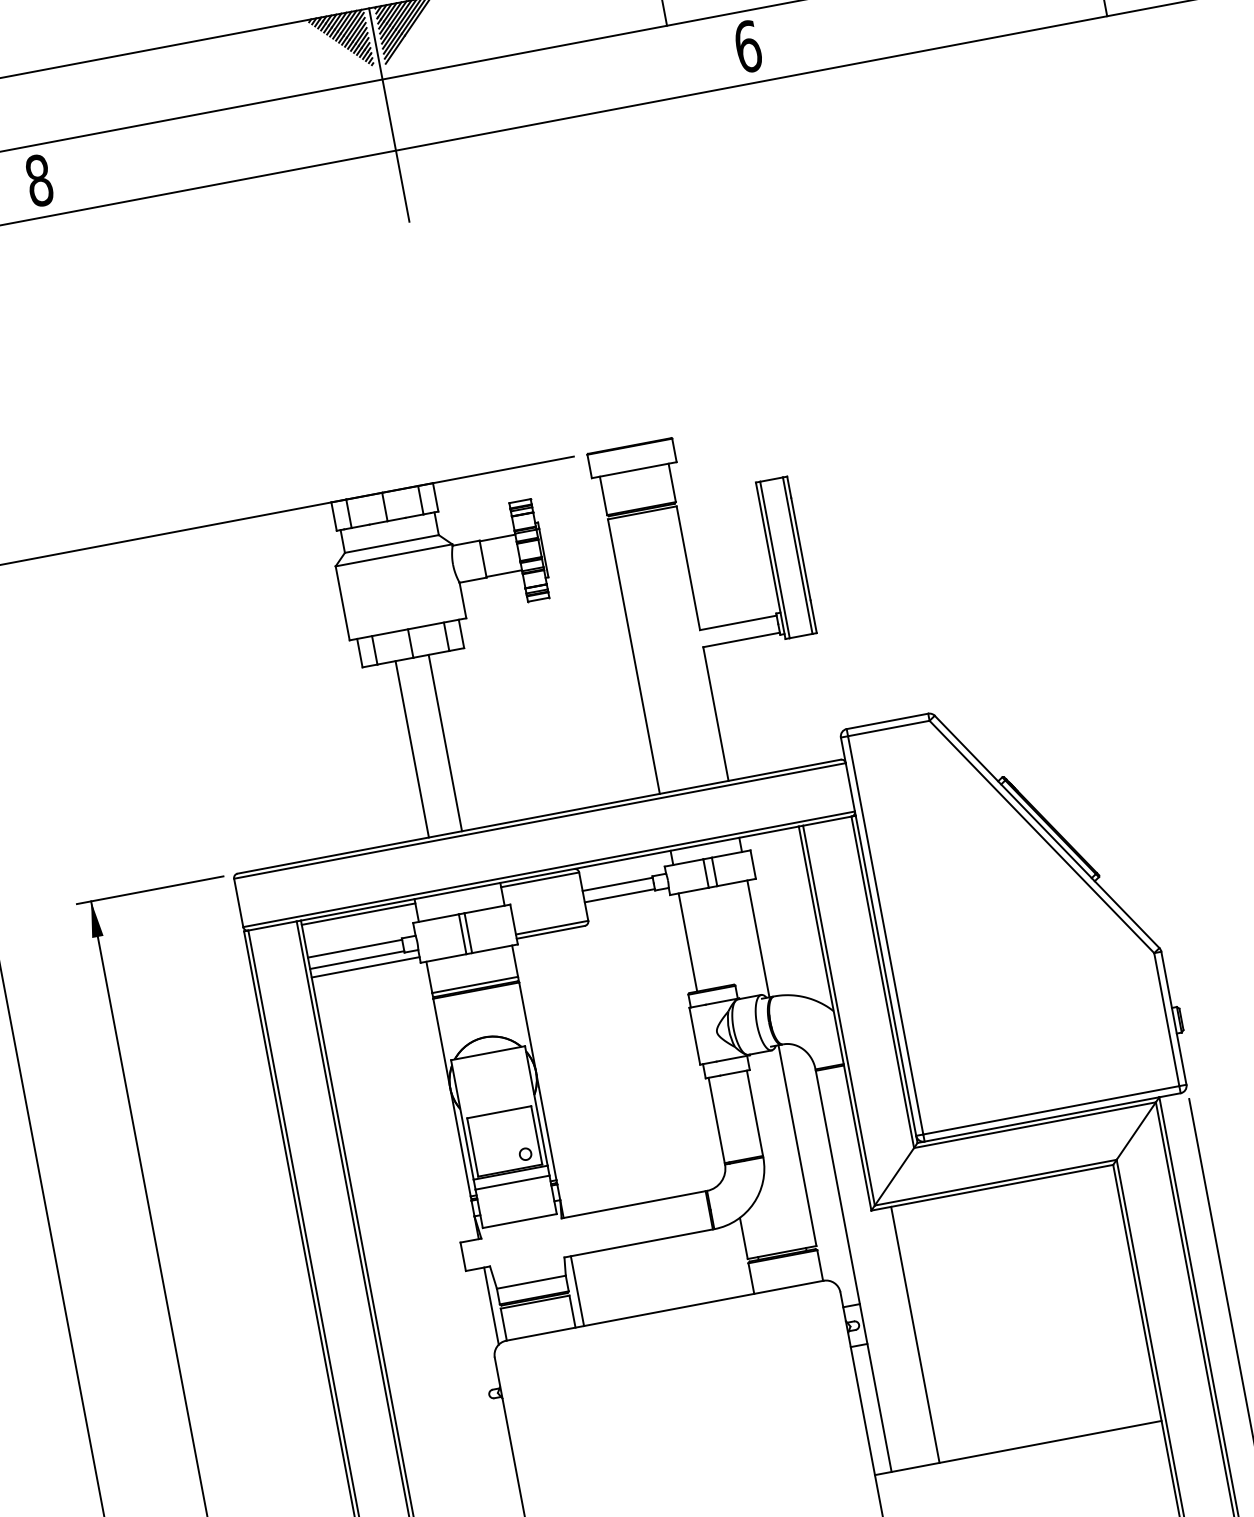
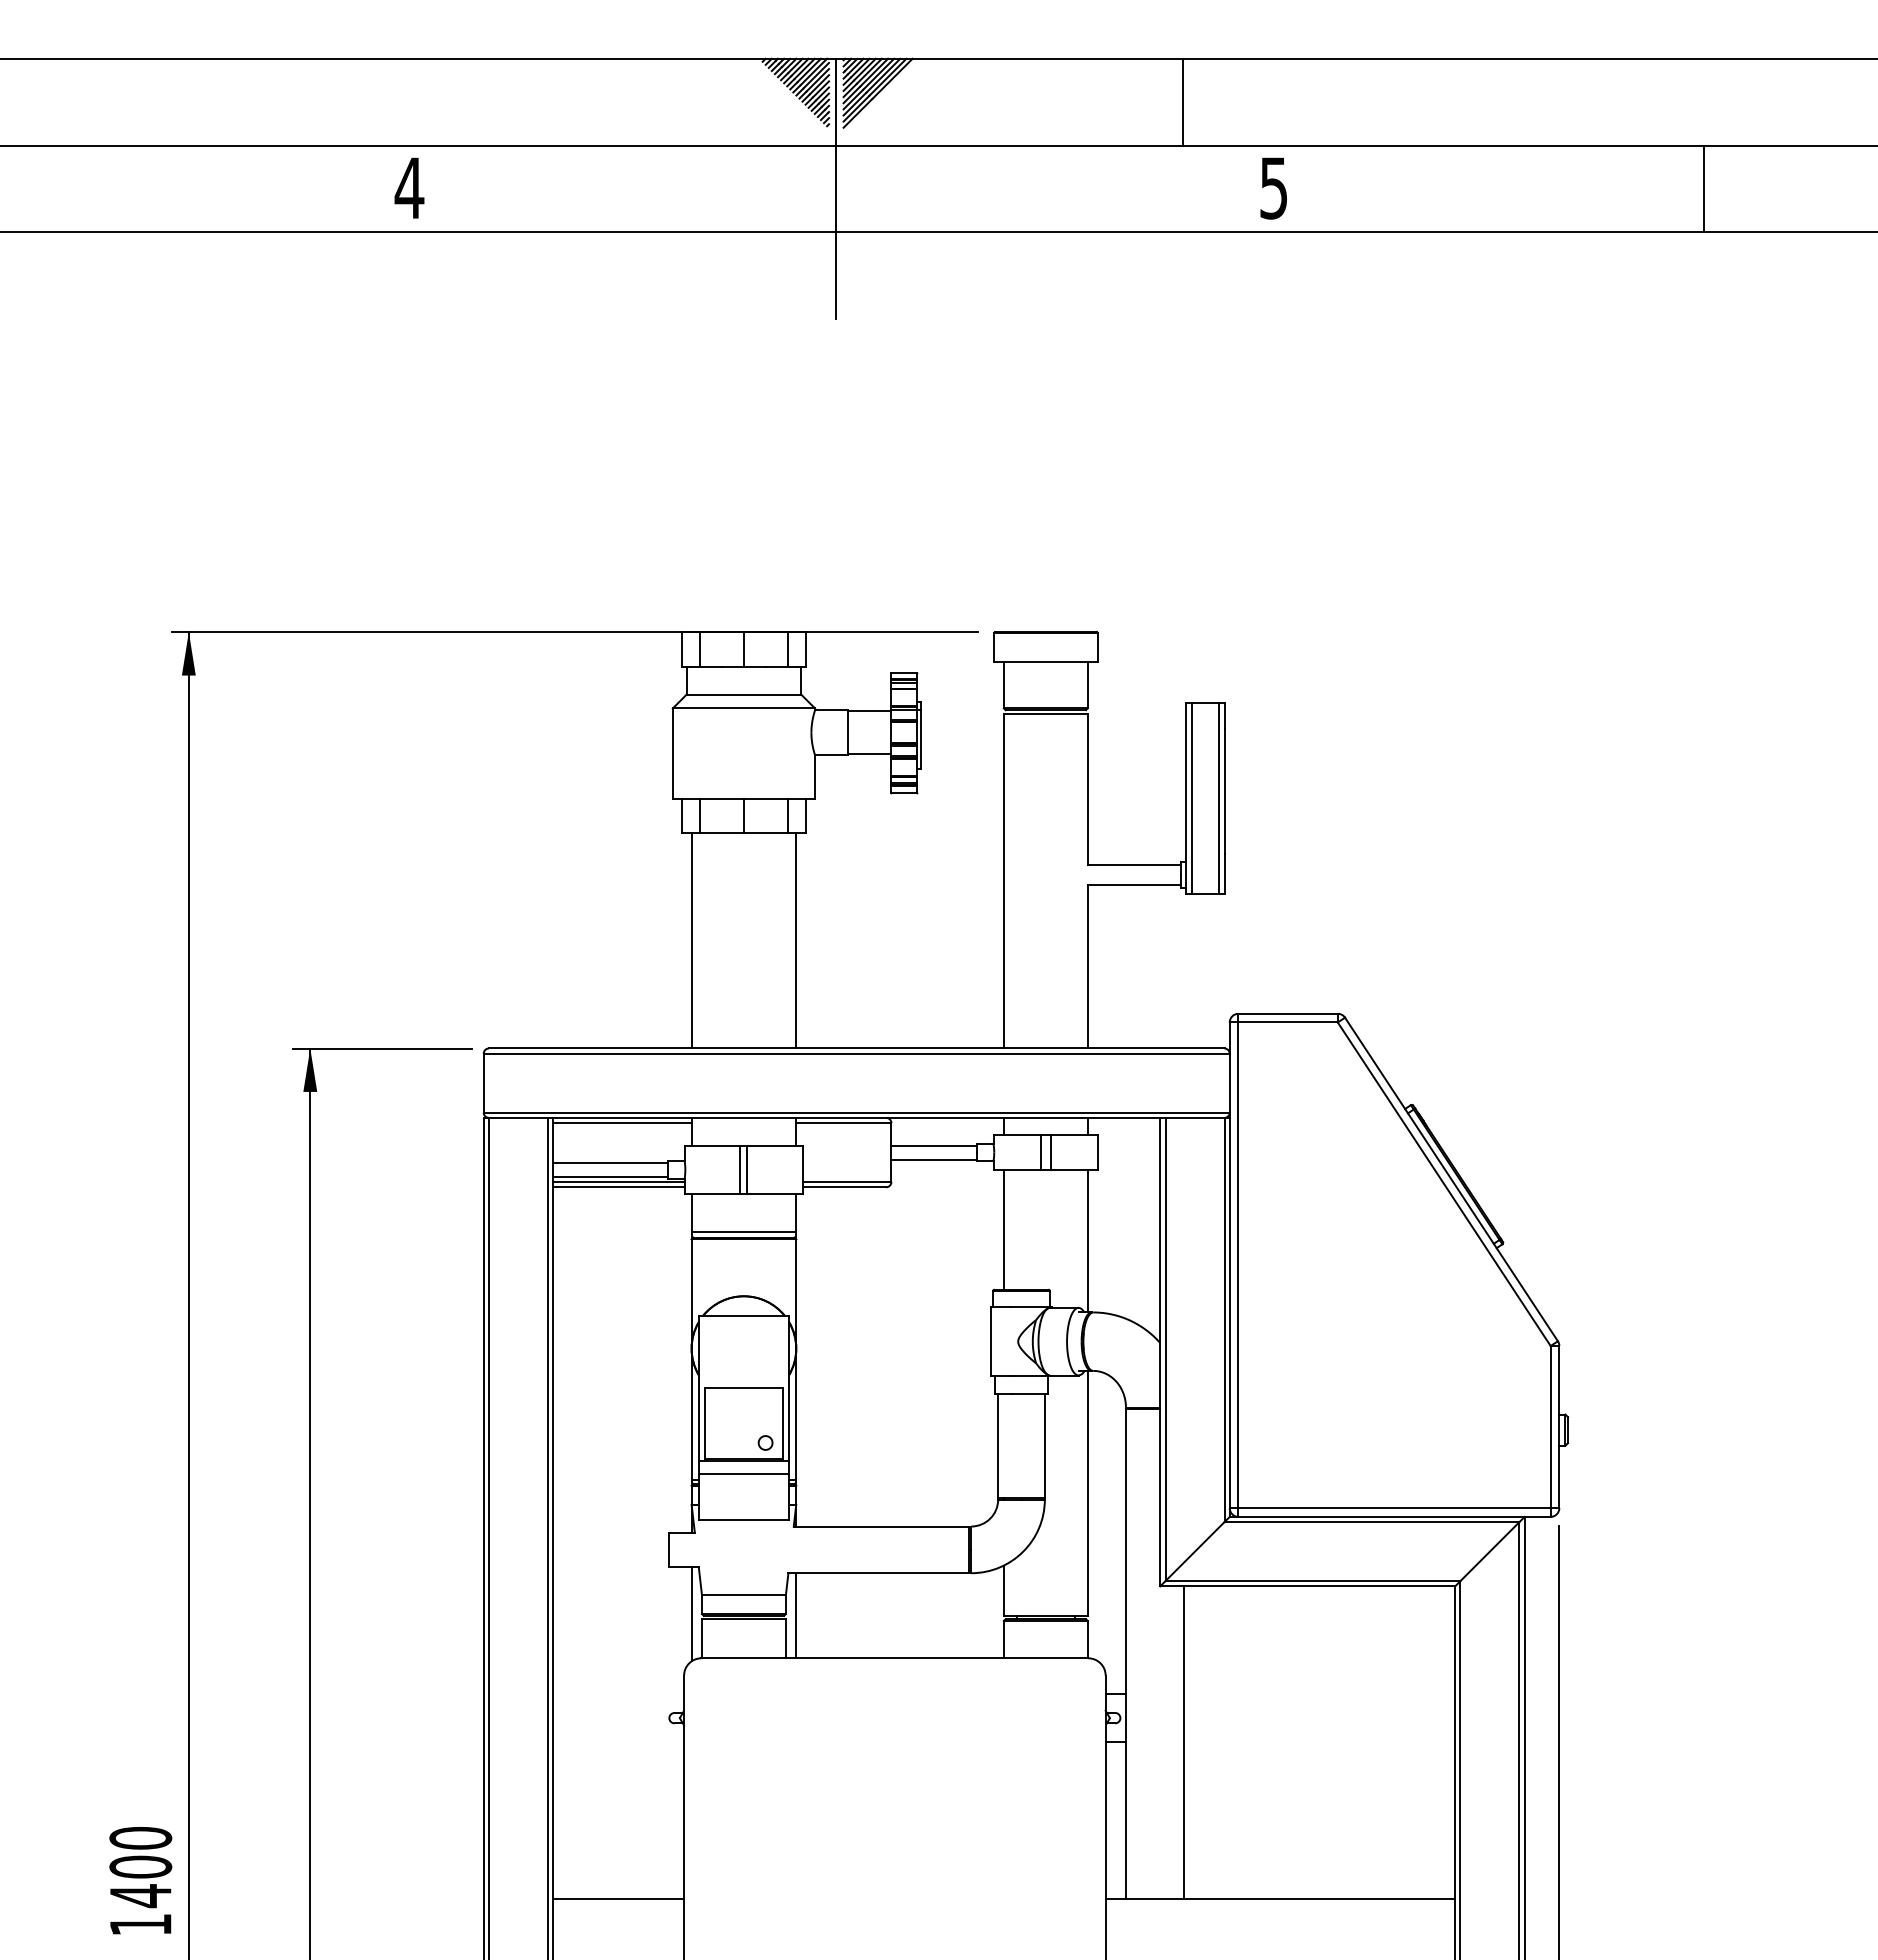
text: (748, 46) -> (1274, 187), 6 -> 5
text: (39, 180) -> (409, 187), 8 -> 4
line: (445, 742) -> (691, 940), moved
line: (412, 748) -> (796, 940), moved
line: (364, 963) -> (618, 1182), added

